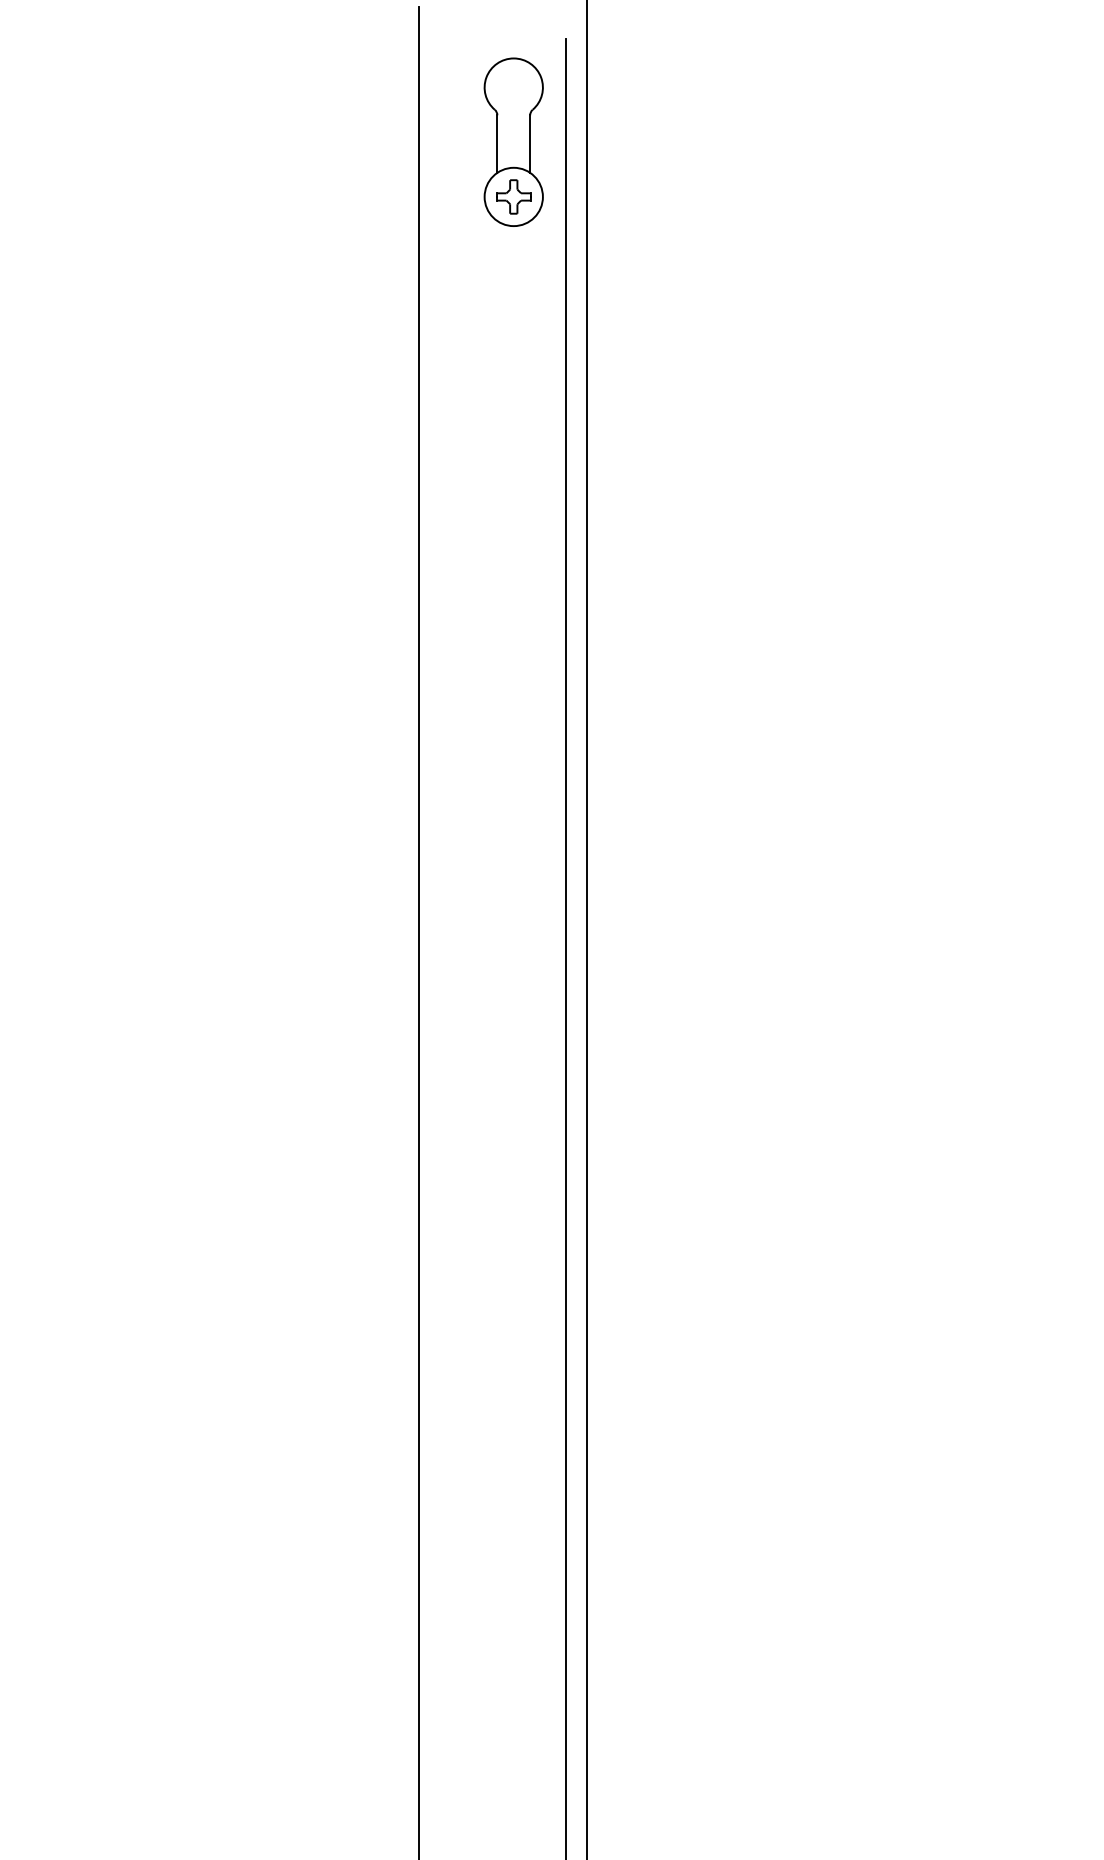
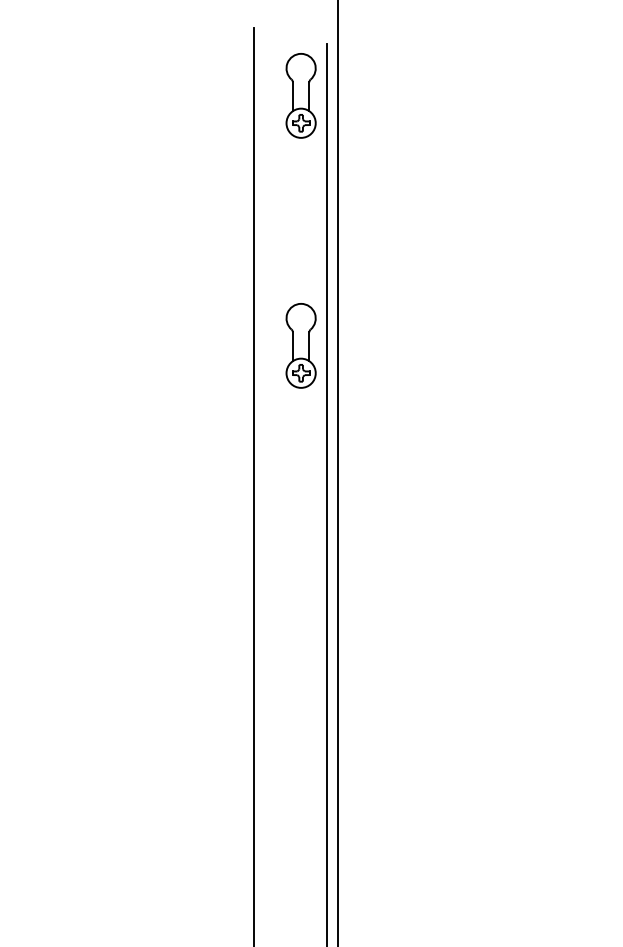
part: (512, 640) -> (300, 345), added

